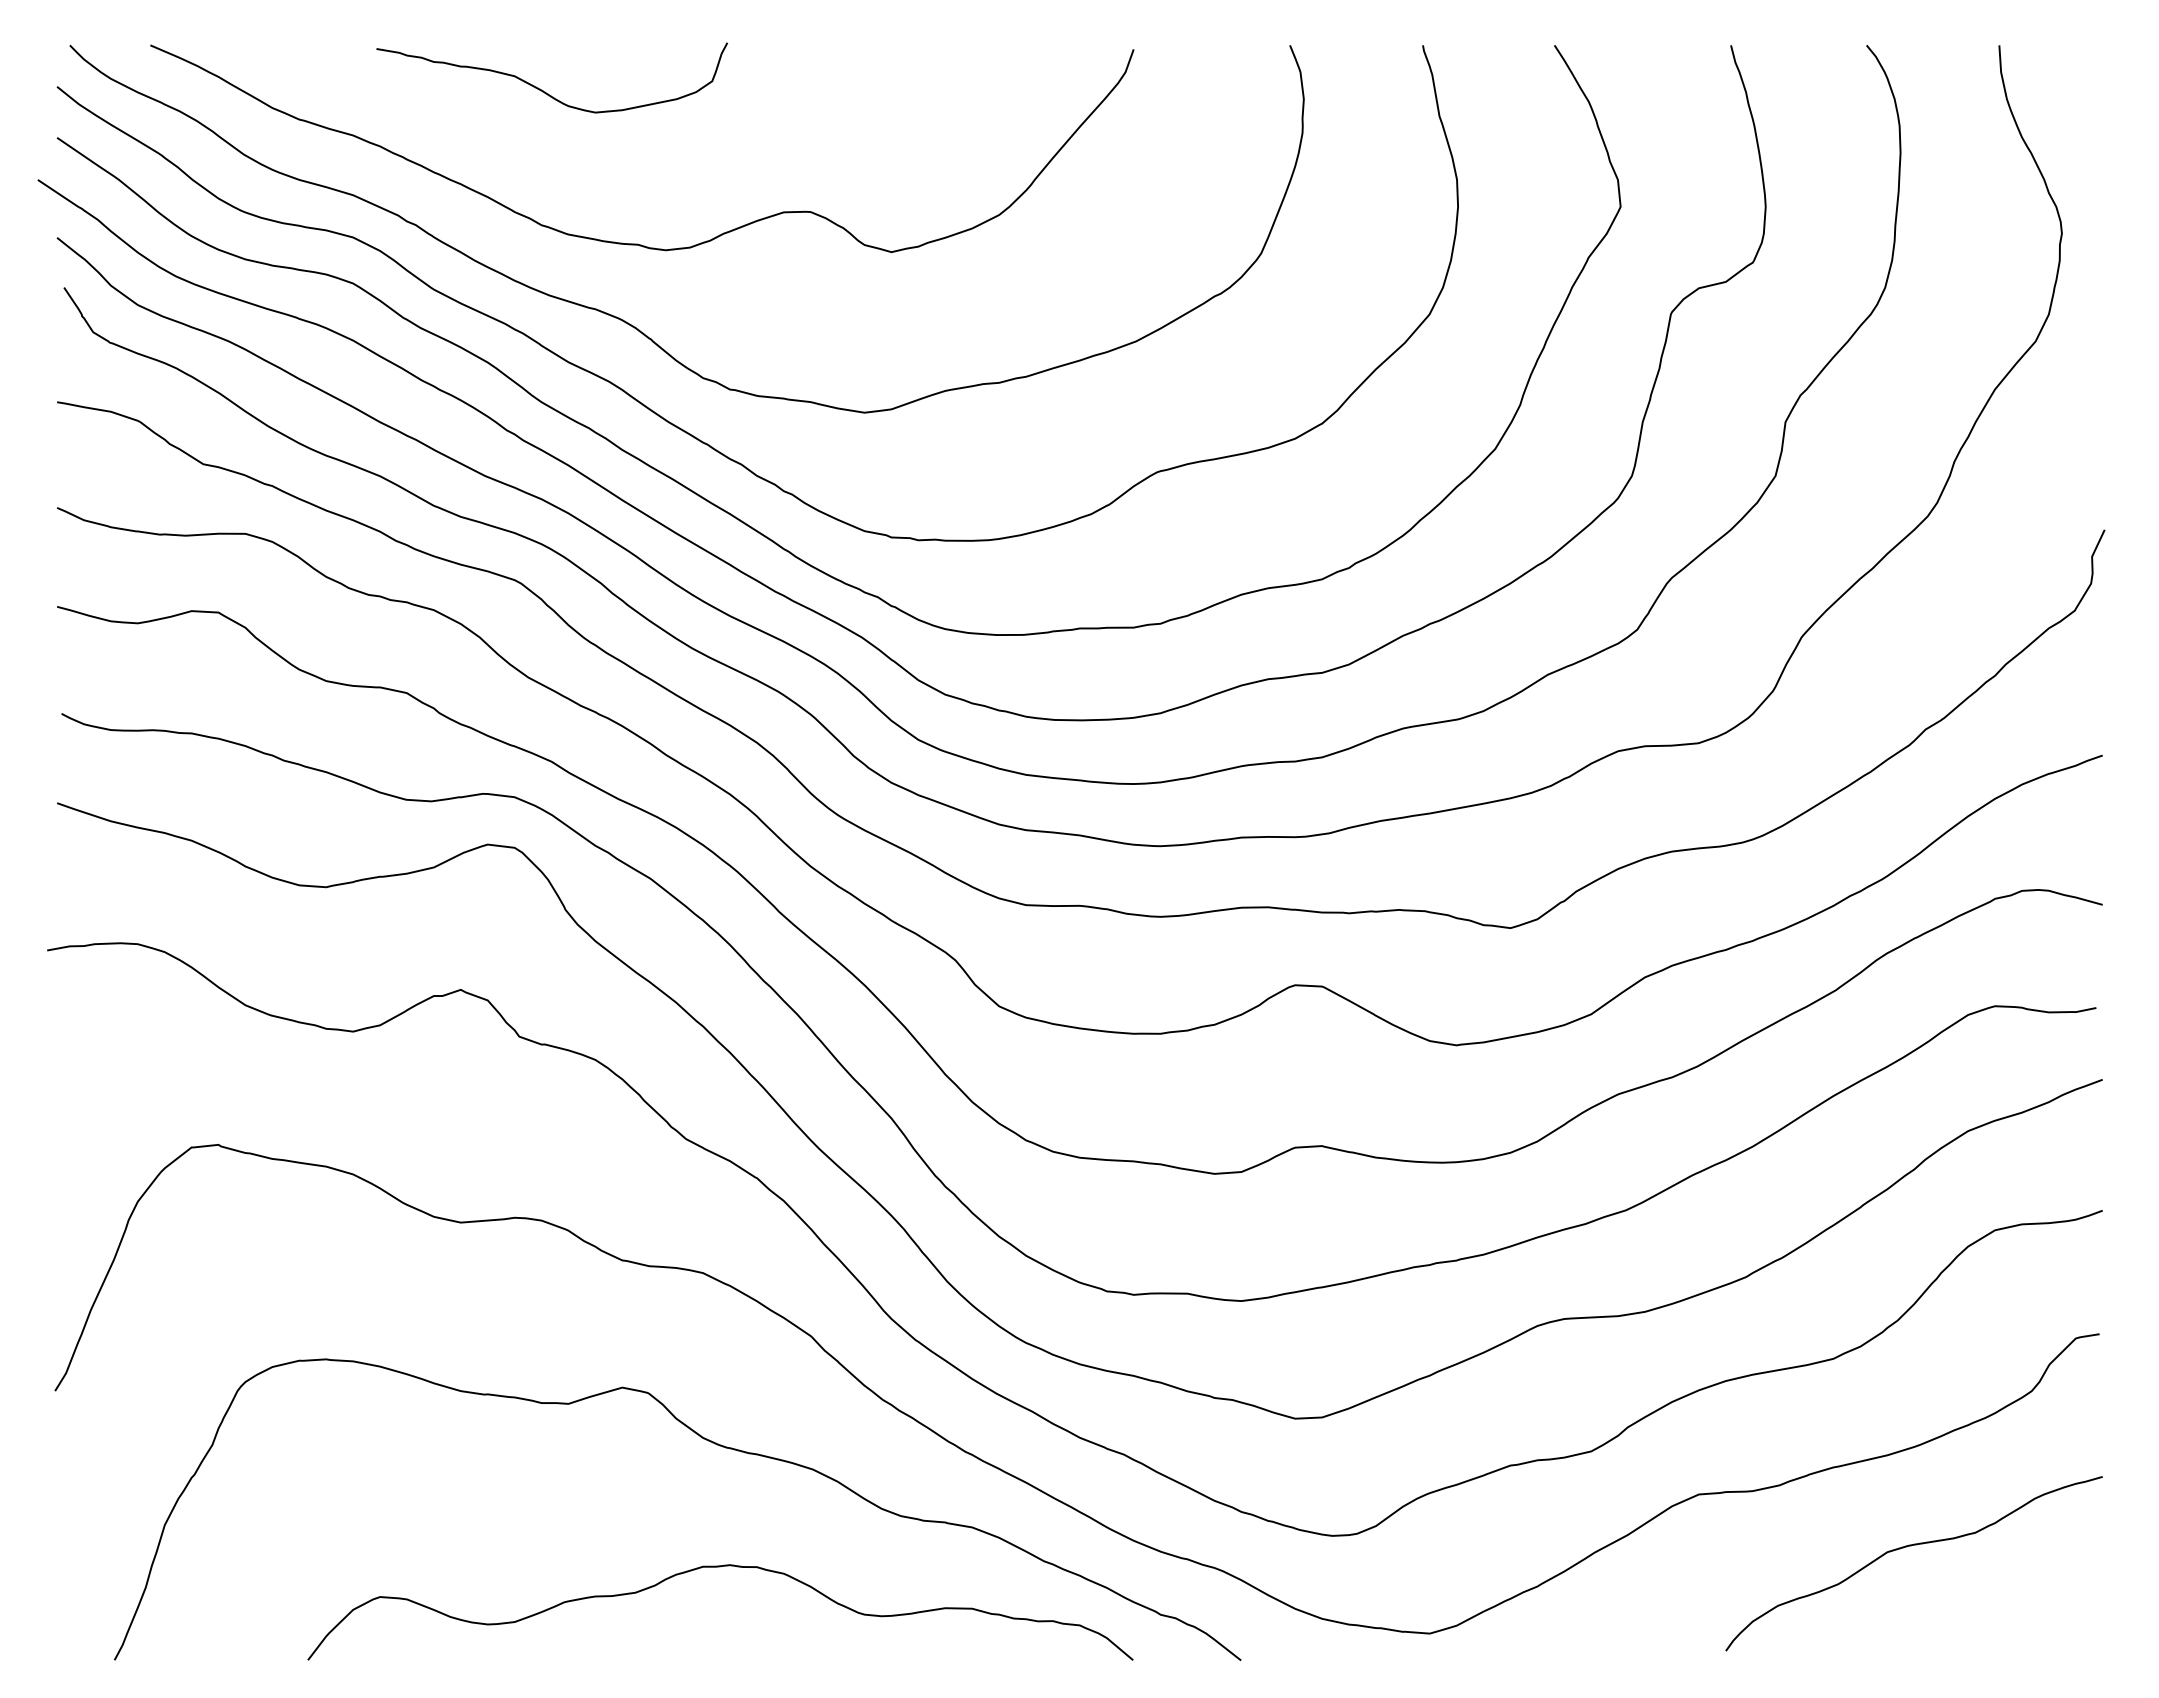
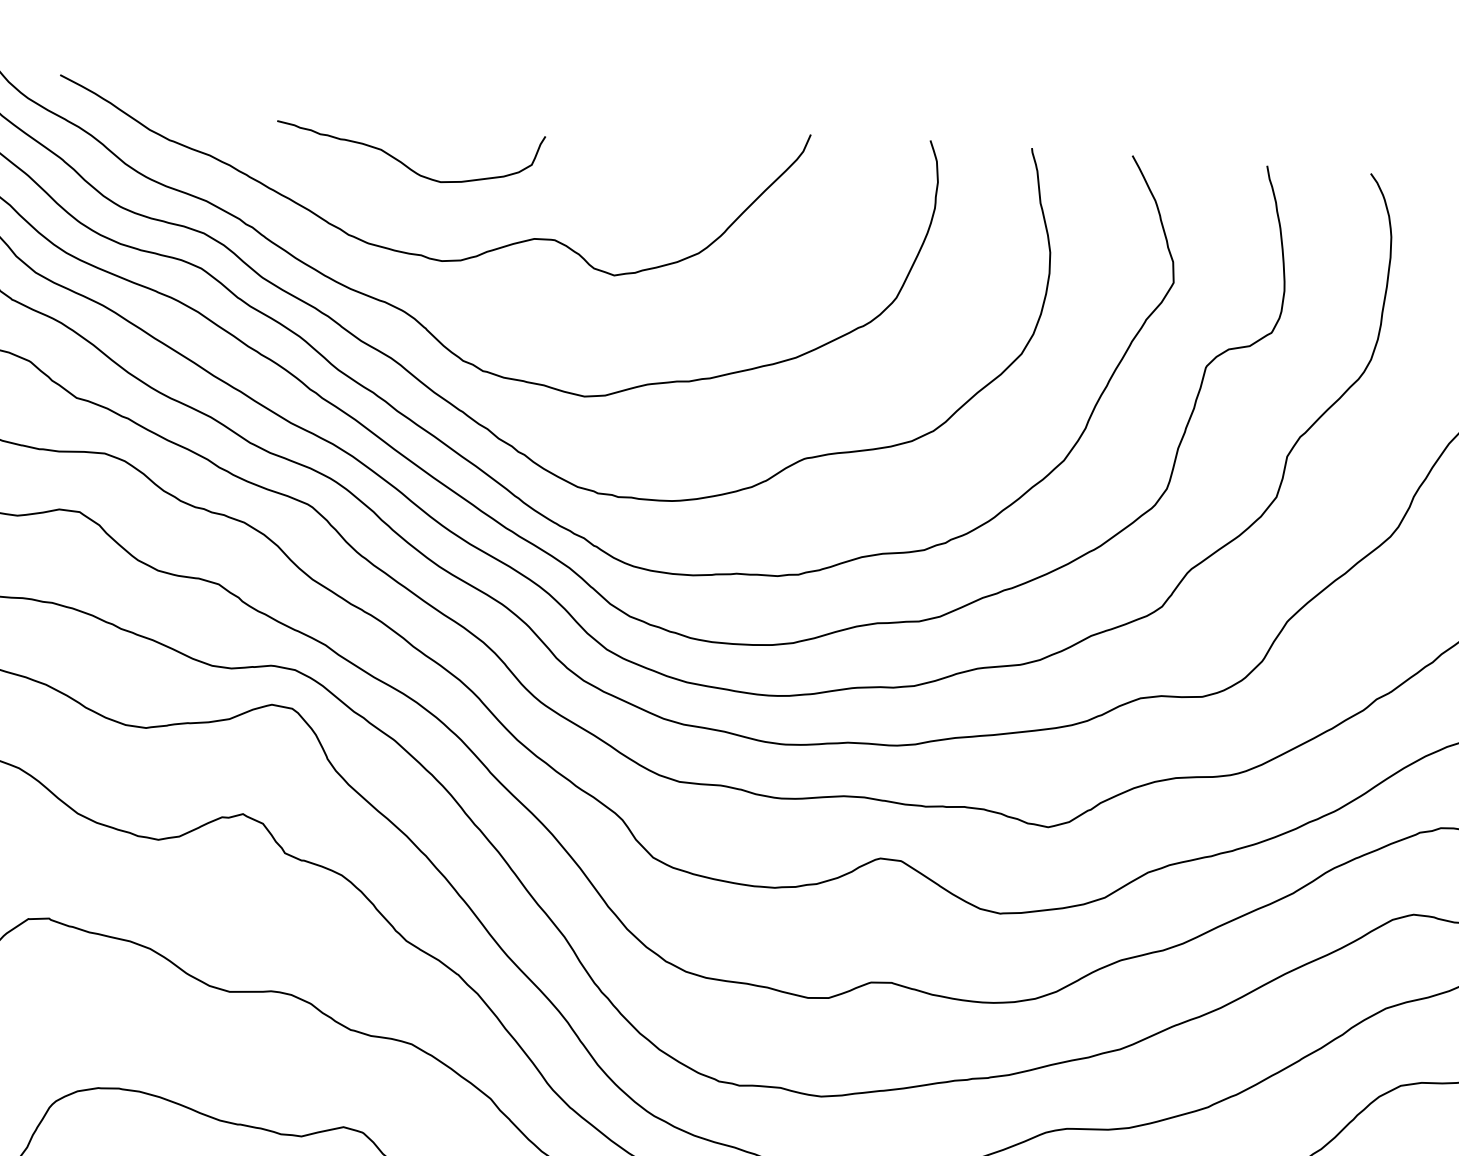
curve: (545, 91) -> (403, 163), moved

